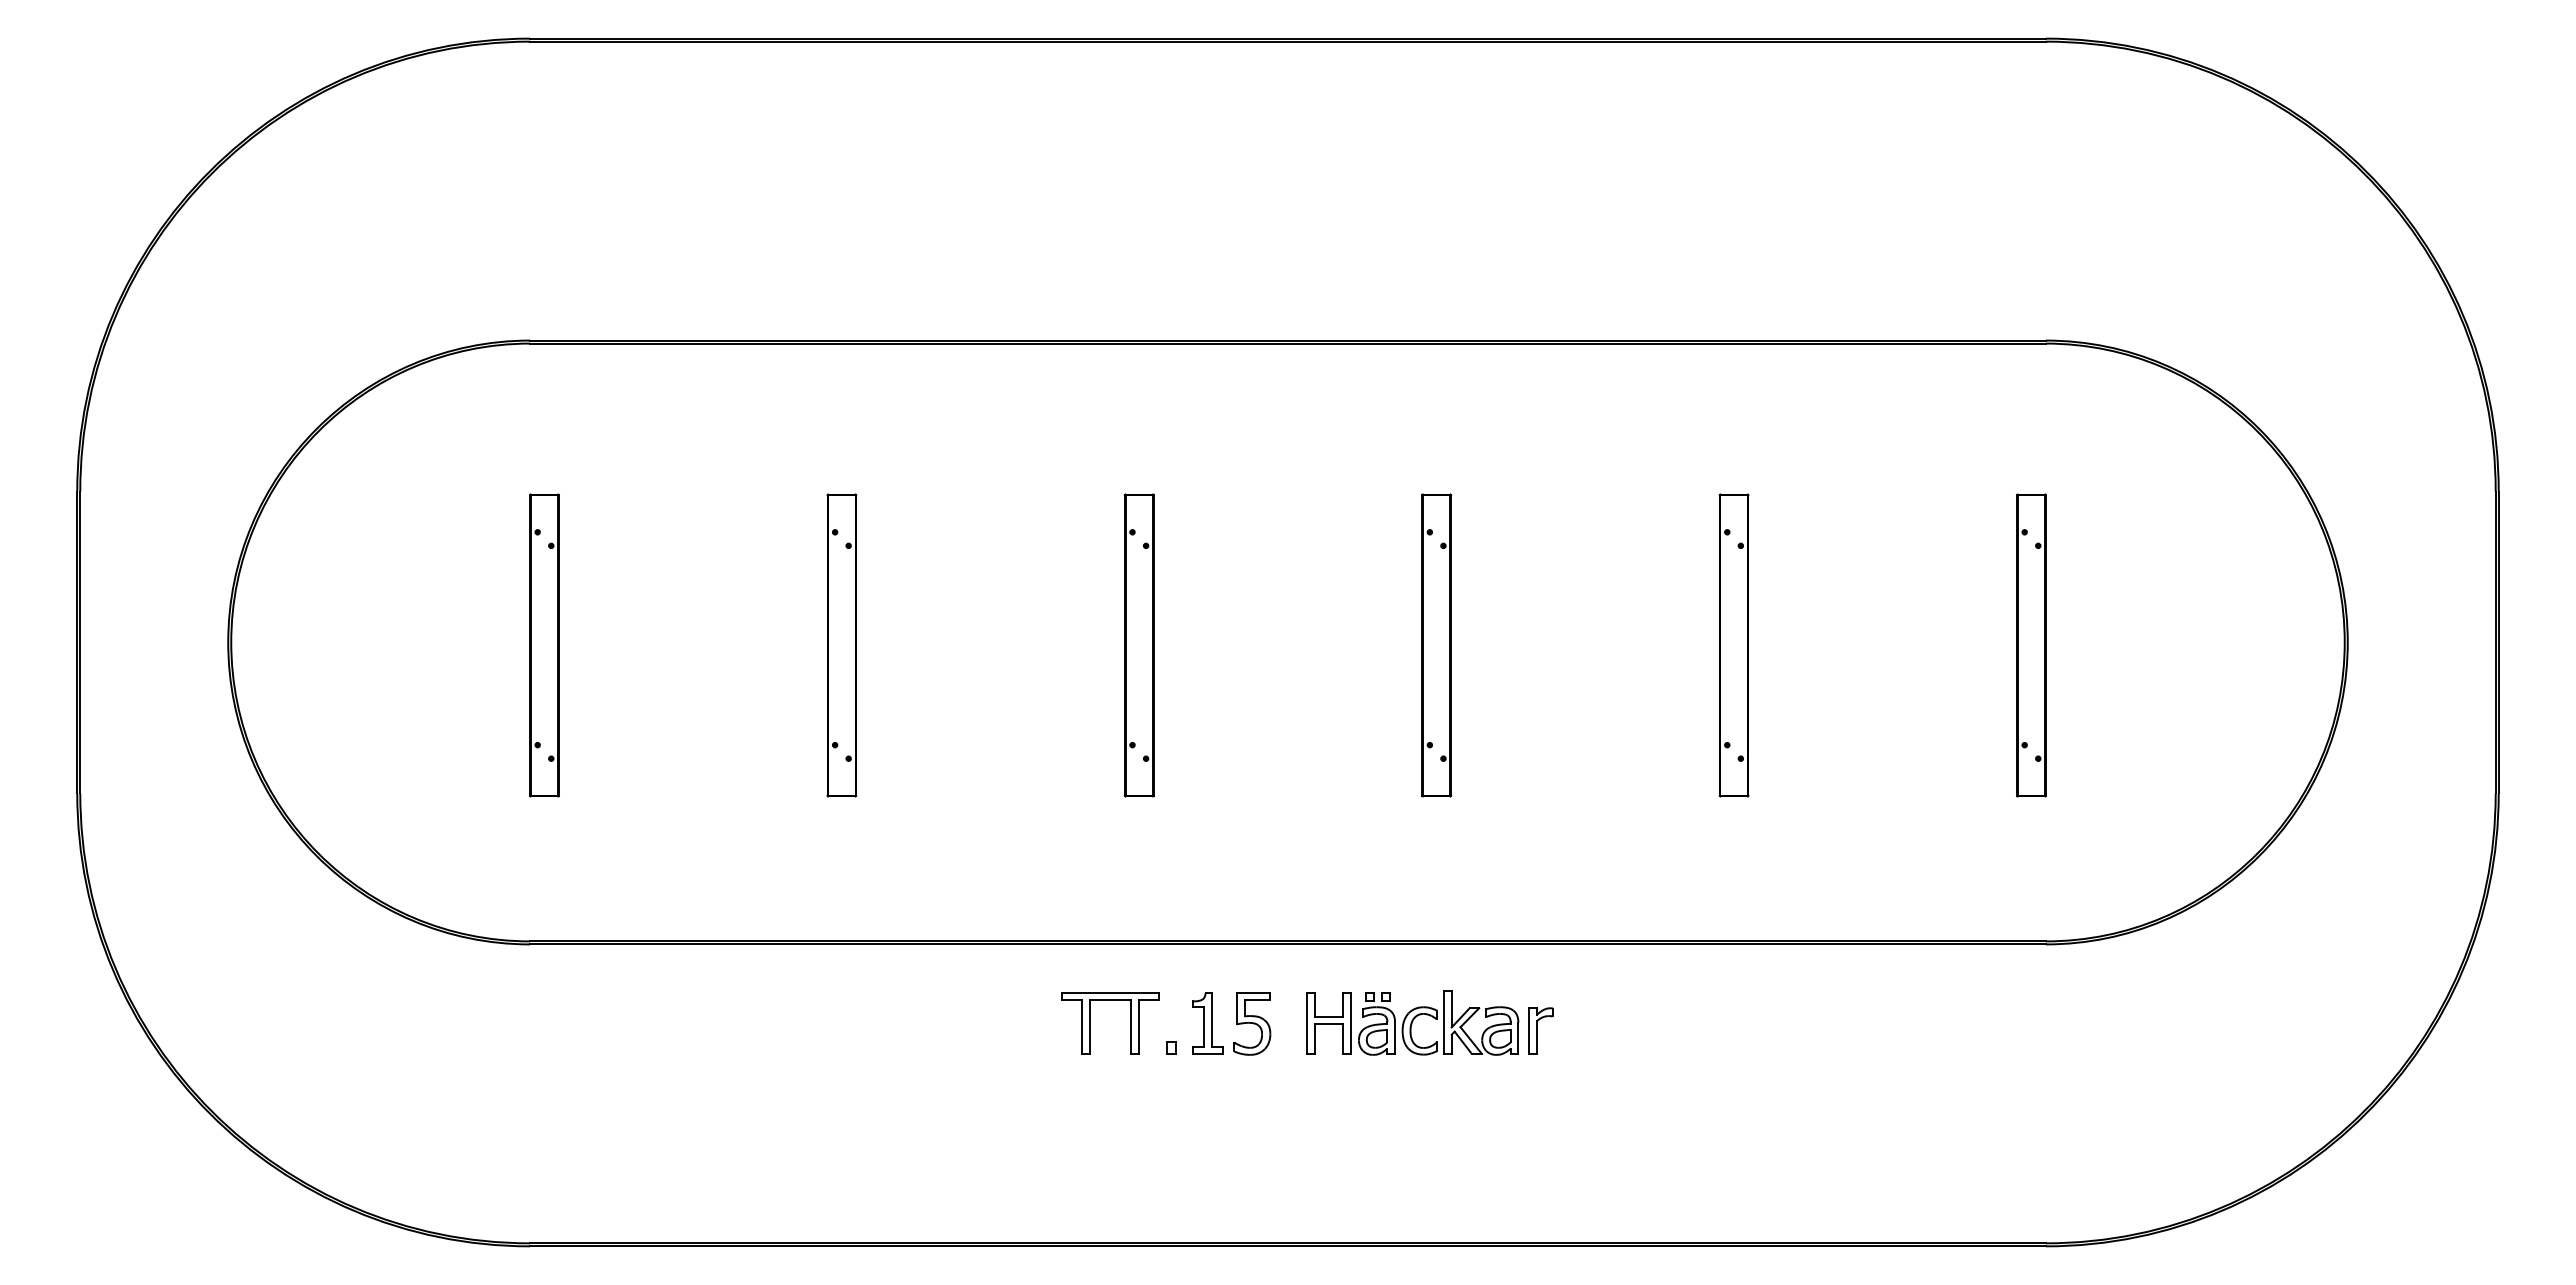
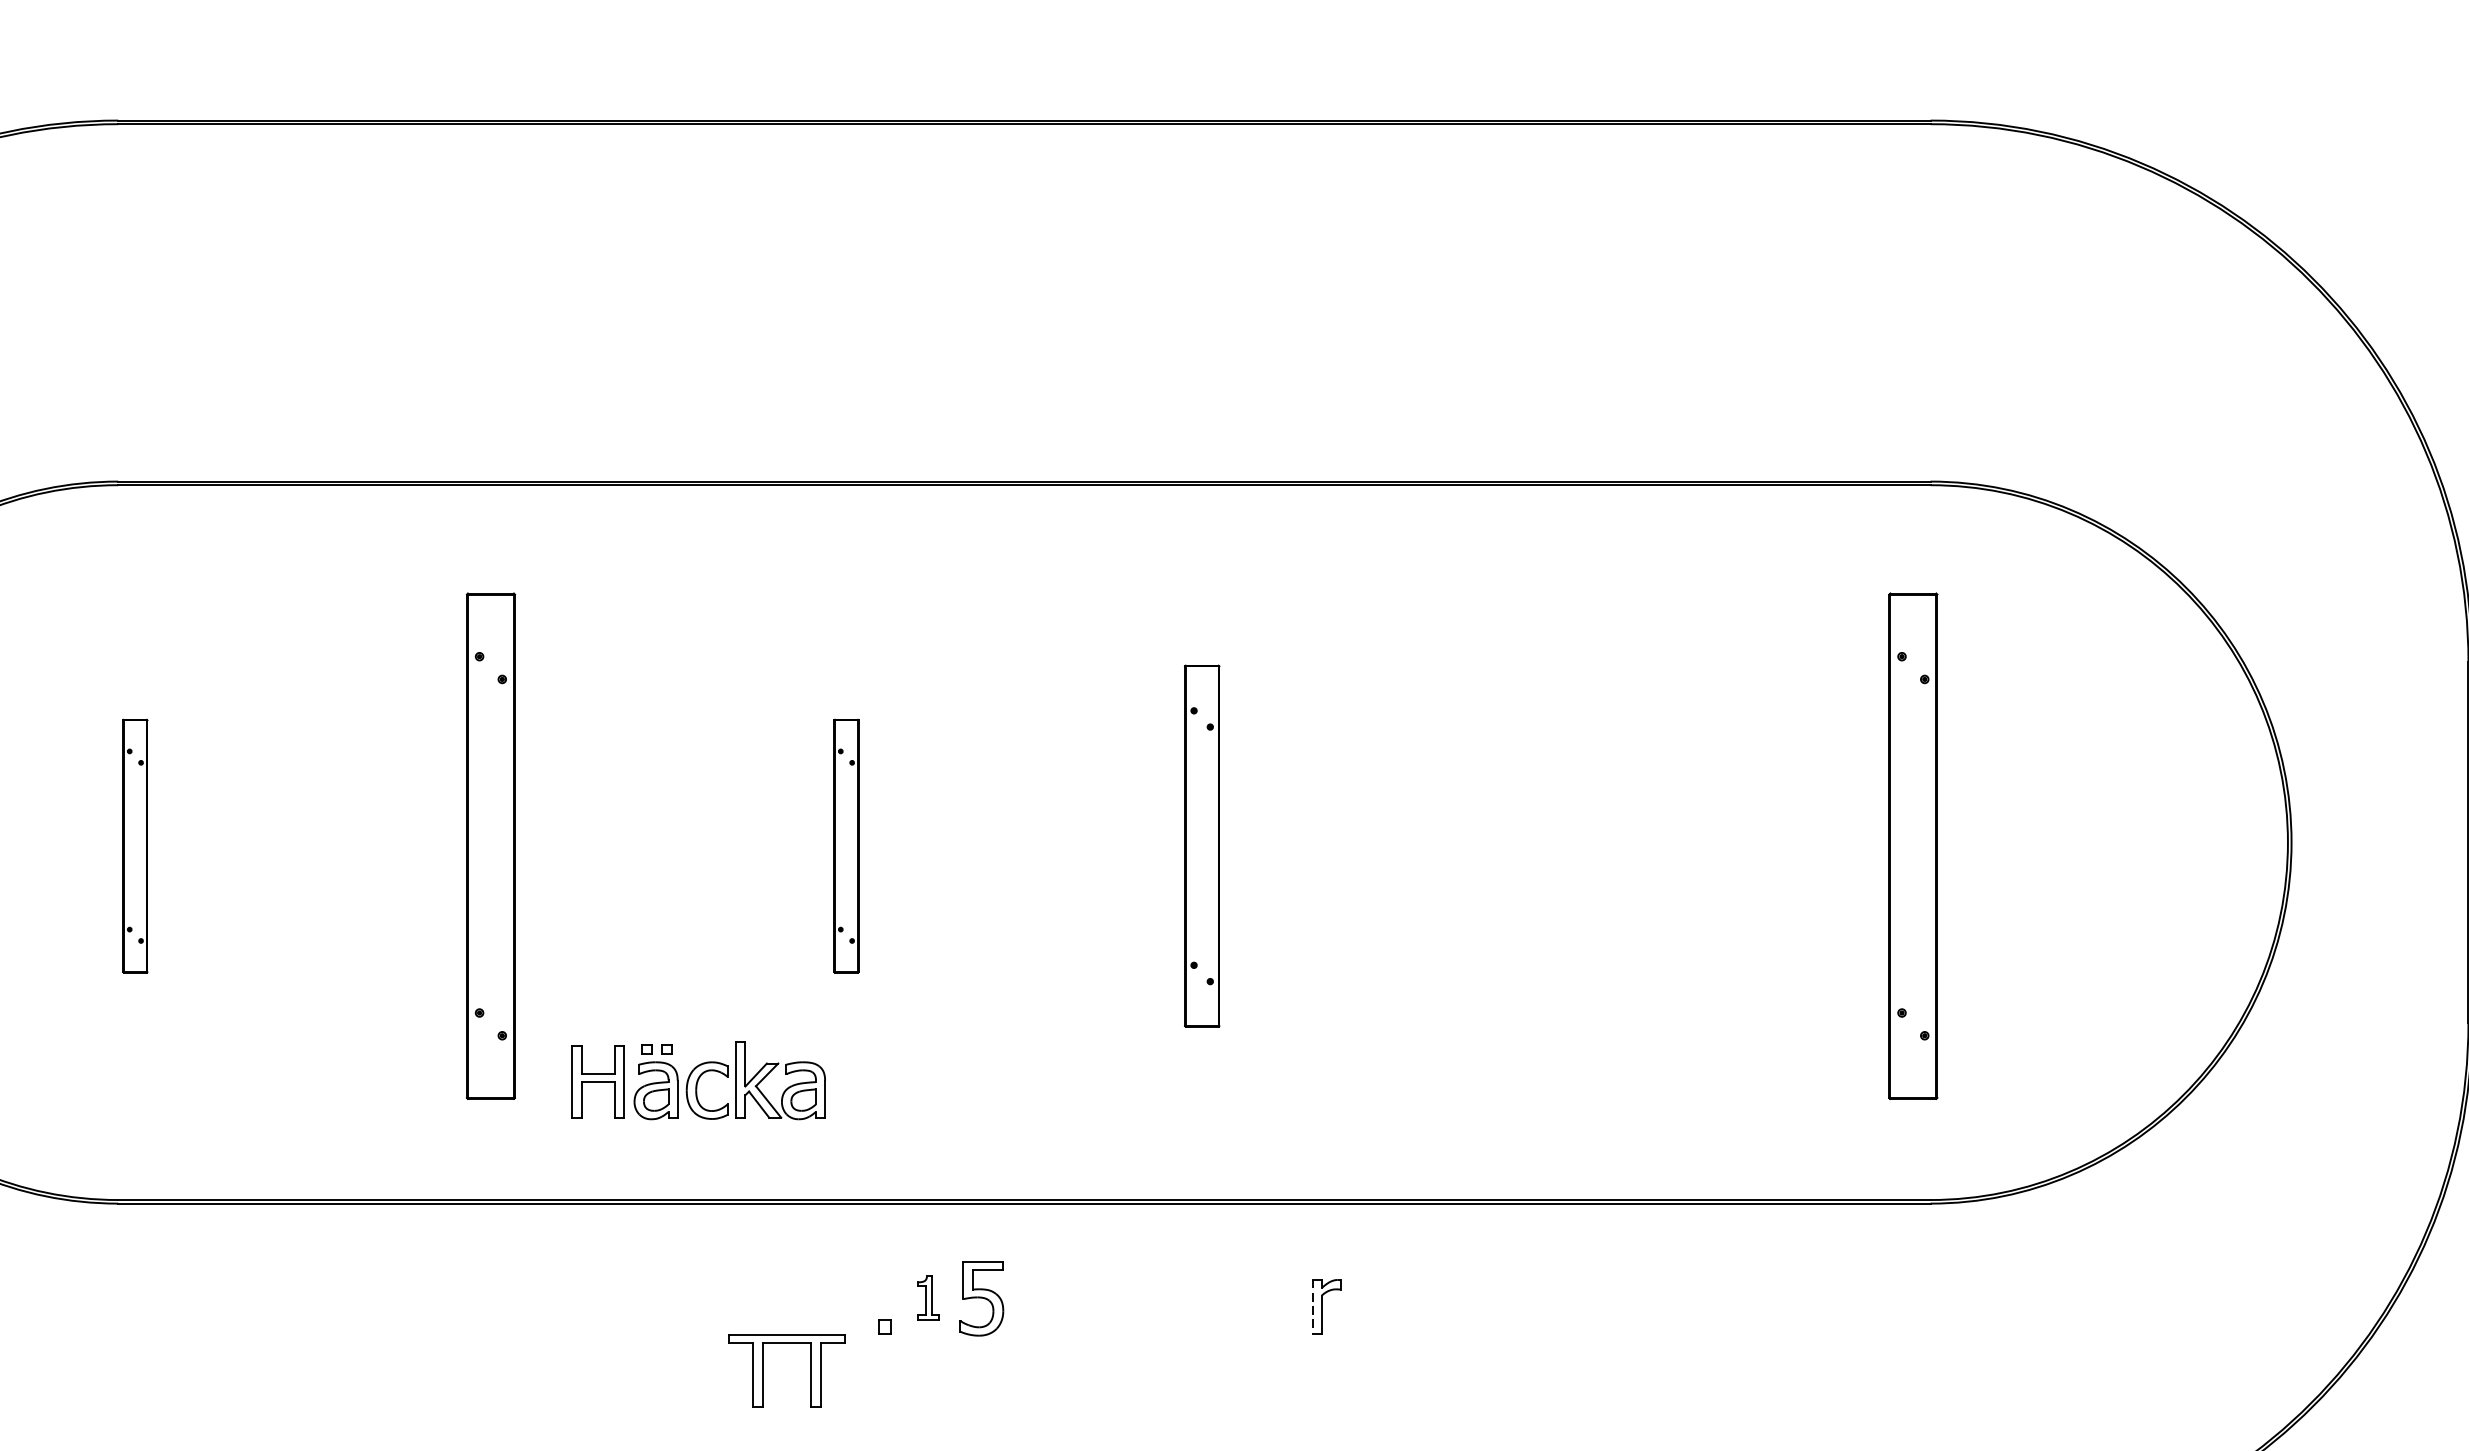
part: (544, 645) -> (135, 846), size x0.7
part: (841, 645) -> (490, 846), size x1.4
part: (1138, 645) -> (845, 846), size x0.7
part: (1733, 645) -> (1557, 846), removed
part: (2031, 645) -> (1913, 846), size x1.4
part: (1412, 1022) -> (698, 1080), moved
part: (1090, 1023) -> (763, 1371), moved
part: (1207, 1023) -> (928, 1298), size x0.6
line: (1529, 1030) -> (1313, 1306), solid -> dashed

